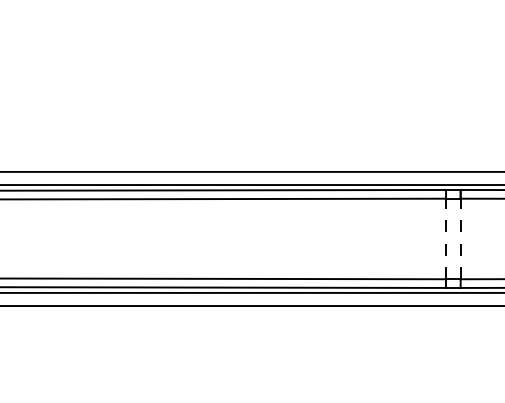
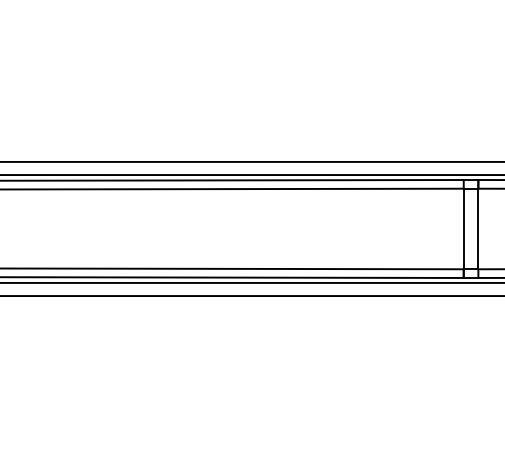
line: (445, 238) -> (463, 228), dashed -> solid
line: (460, 238) -> (478, 228), dashed -> solid

